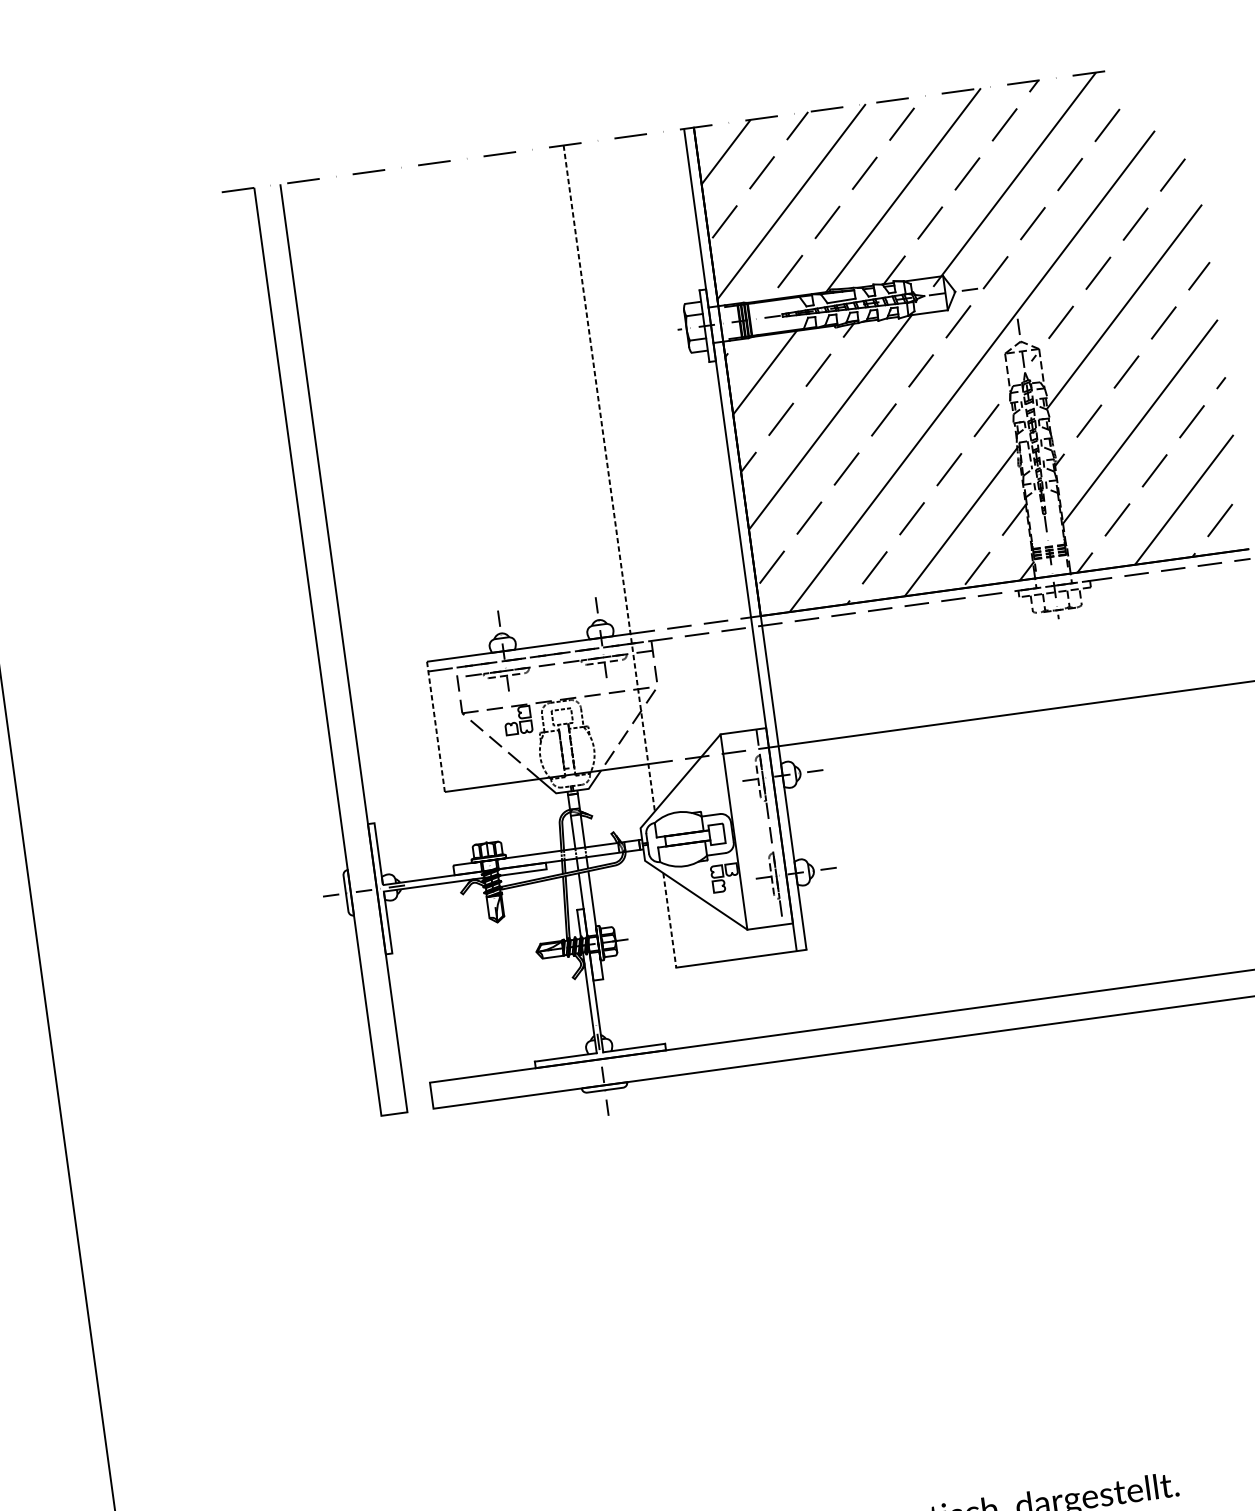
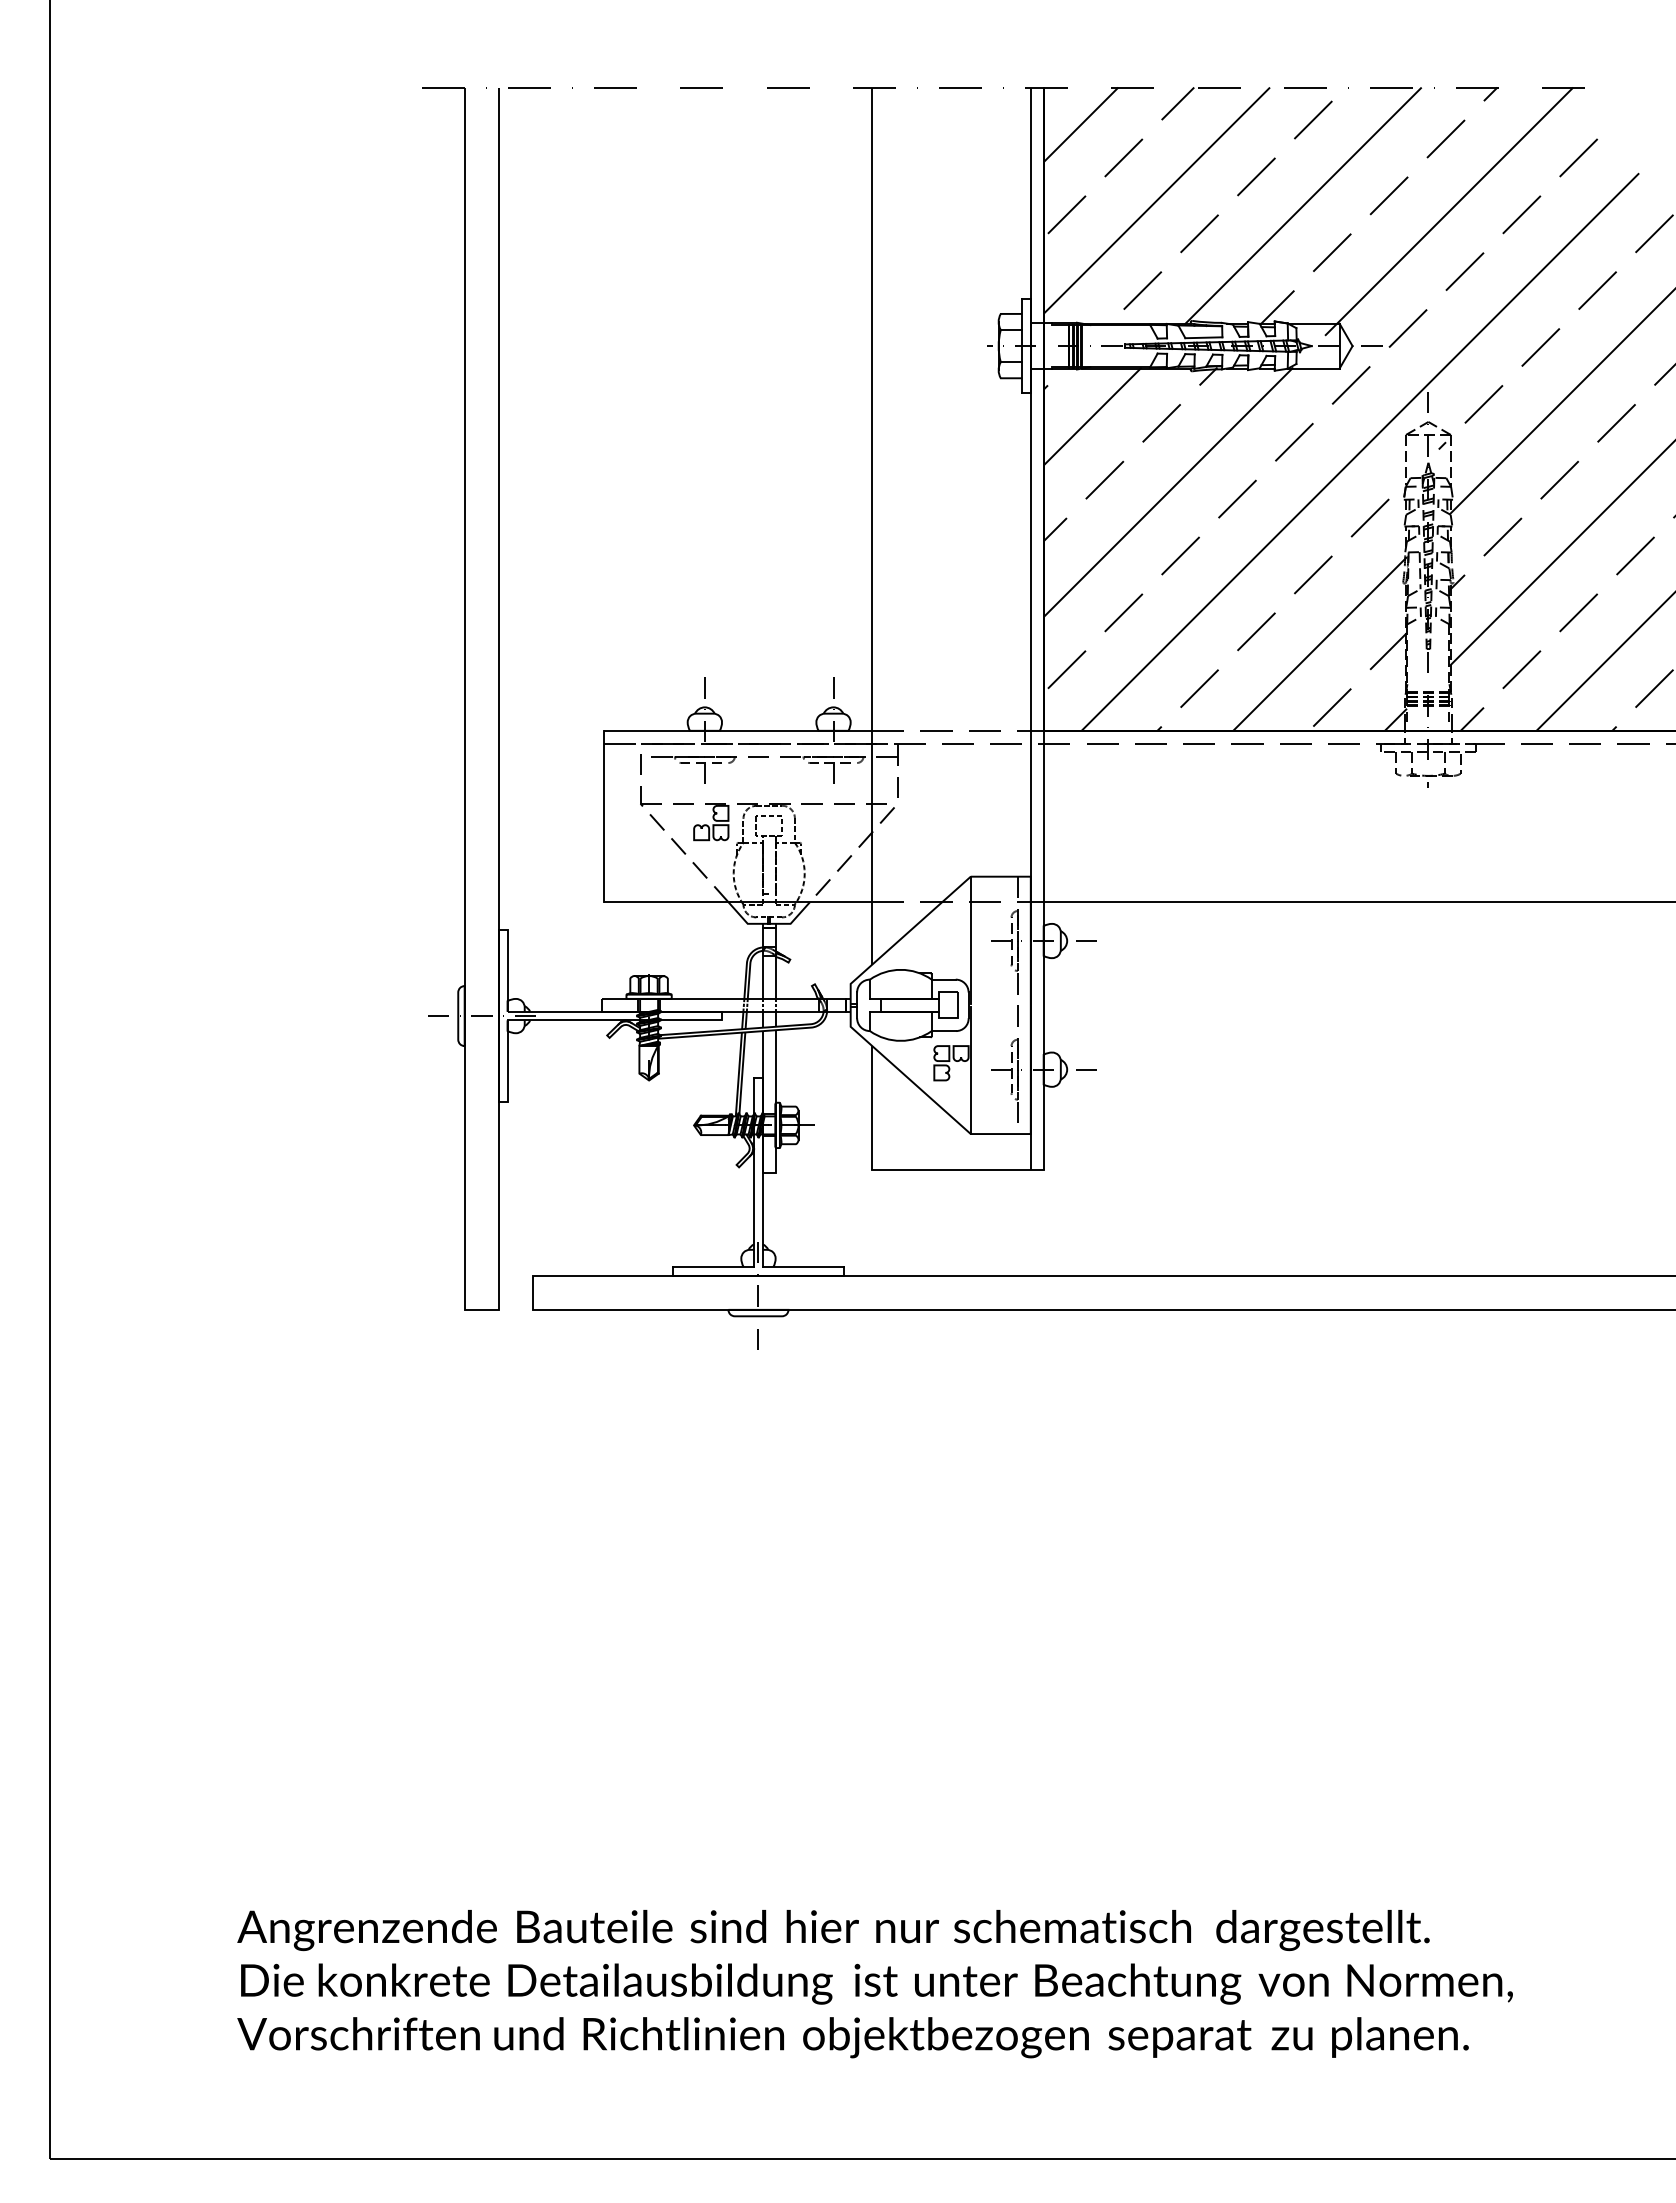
line: (609, 478) -> (872, 526), dashed -> solid
line: (436, 726) -> (604, 816), dashed -> solid
line: (670, 920) -> (872, 1108), dashed -> solid

